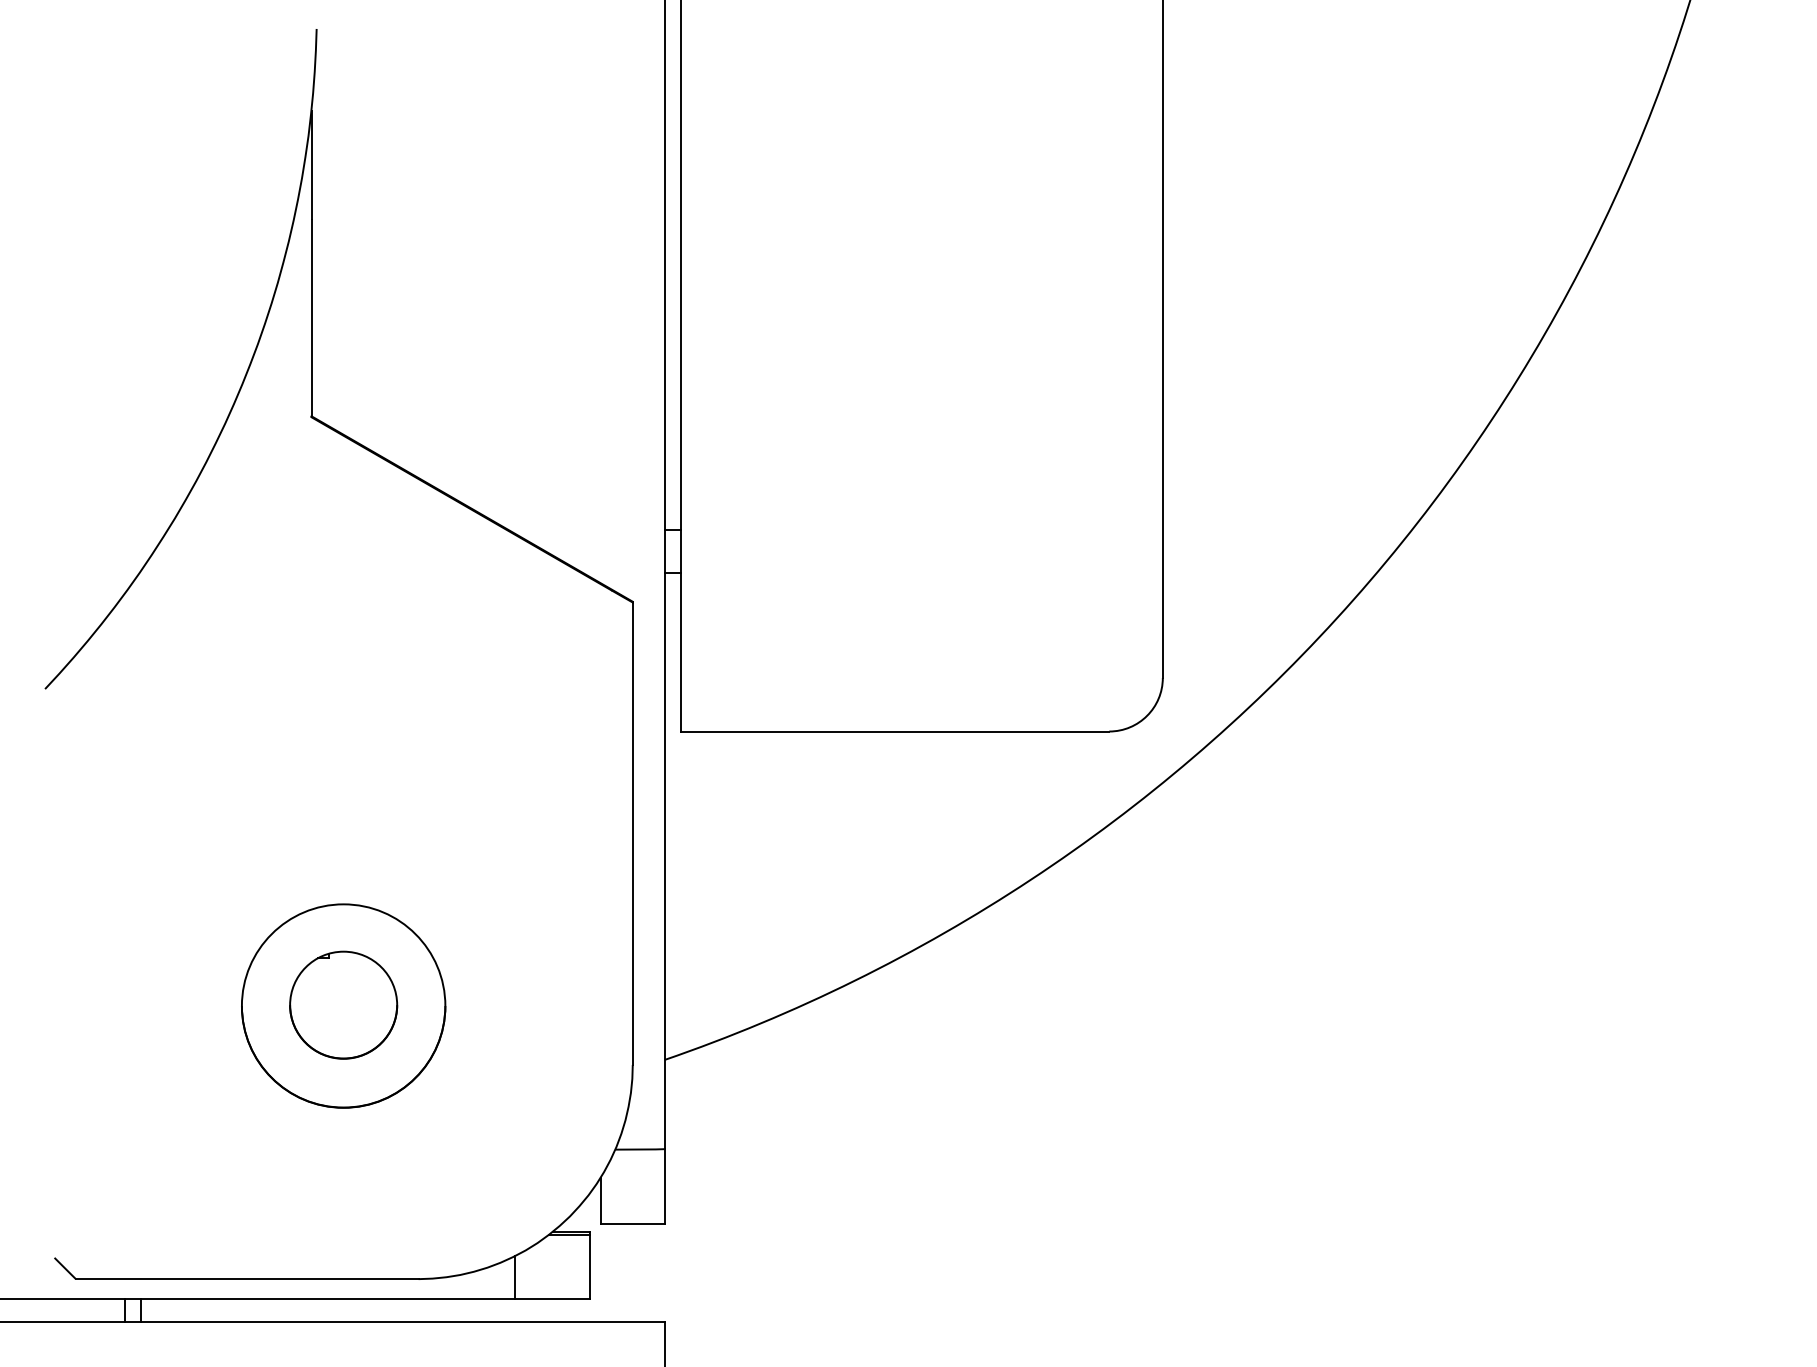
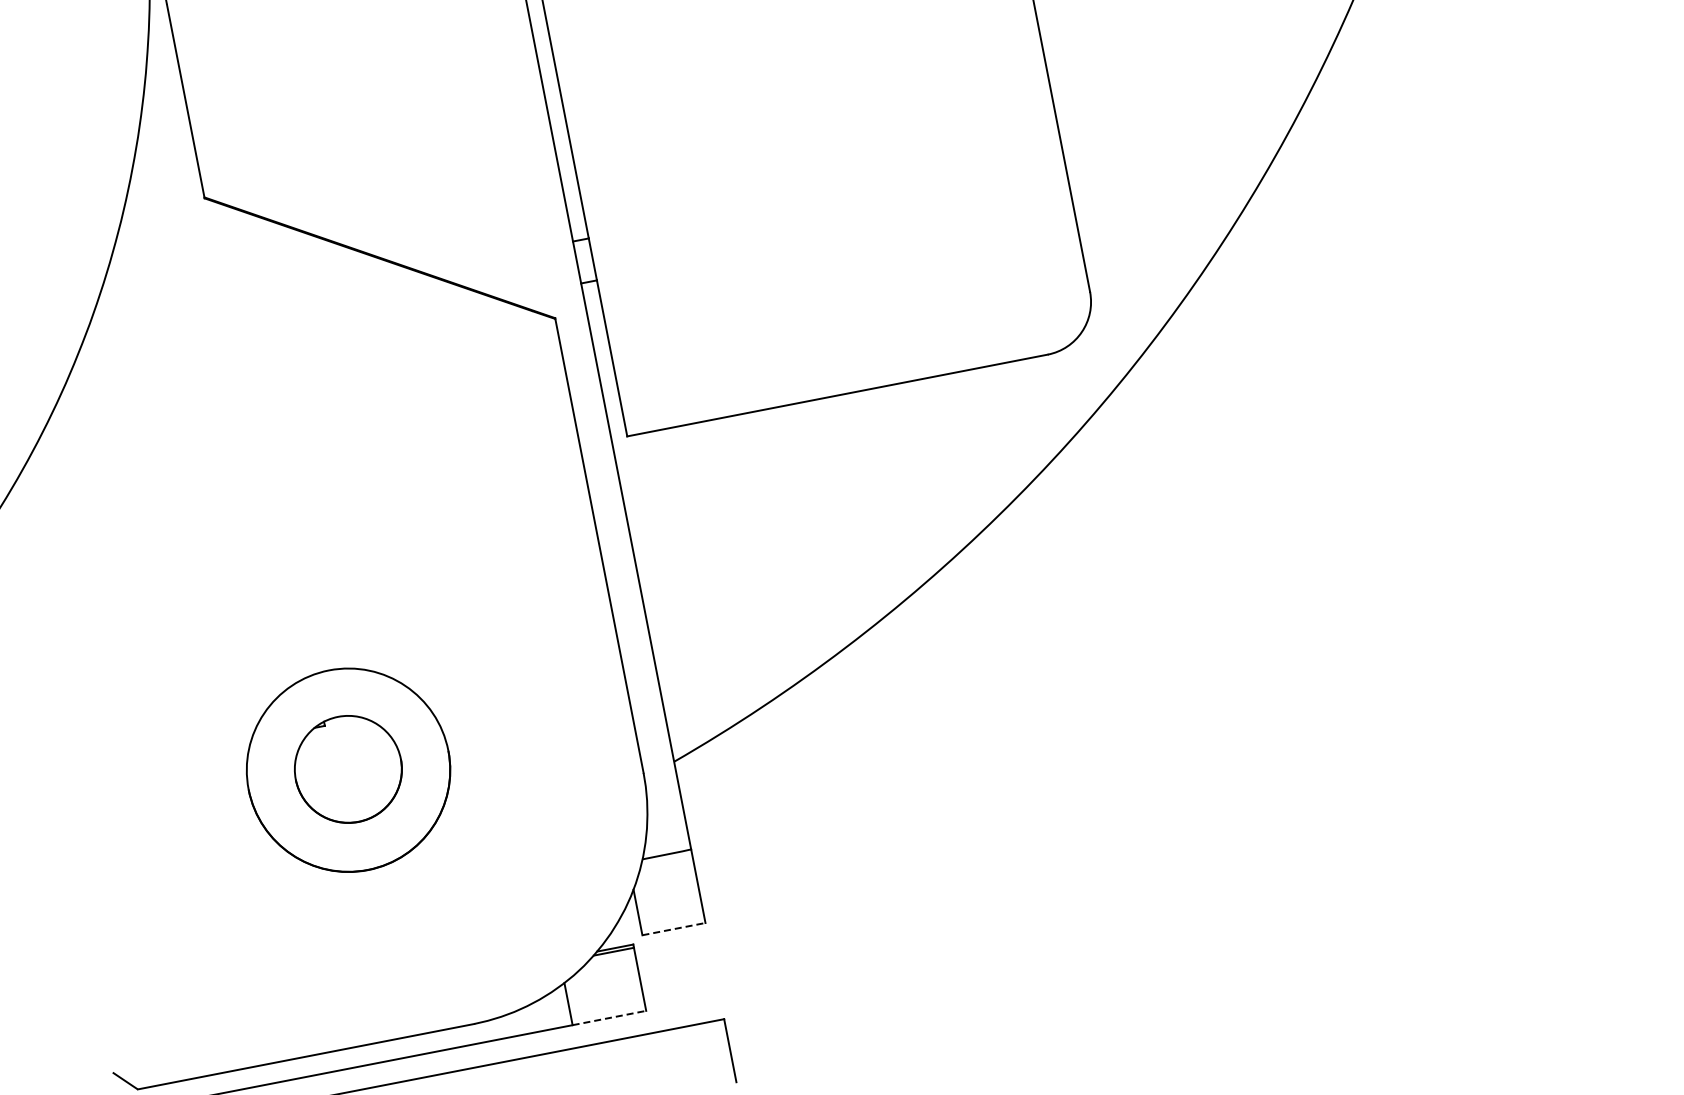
line: (633, 1224) -> (674, 929), solid -> dashed
line: (552, 1299) -> (609, 1018), solid -> dashed

